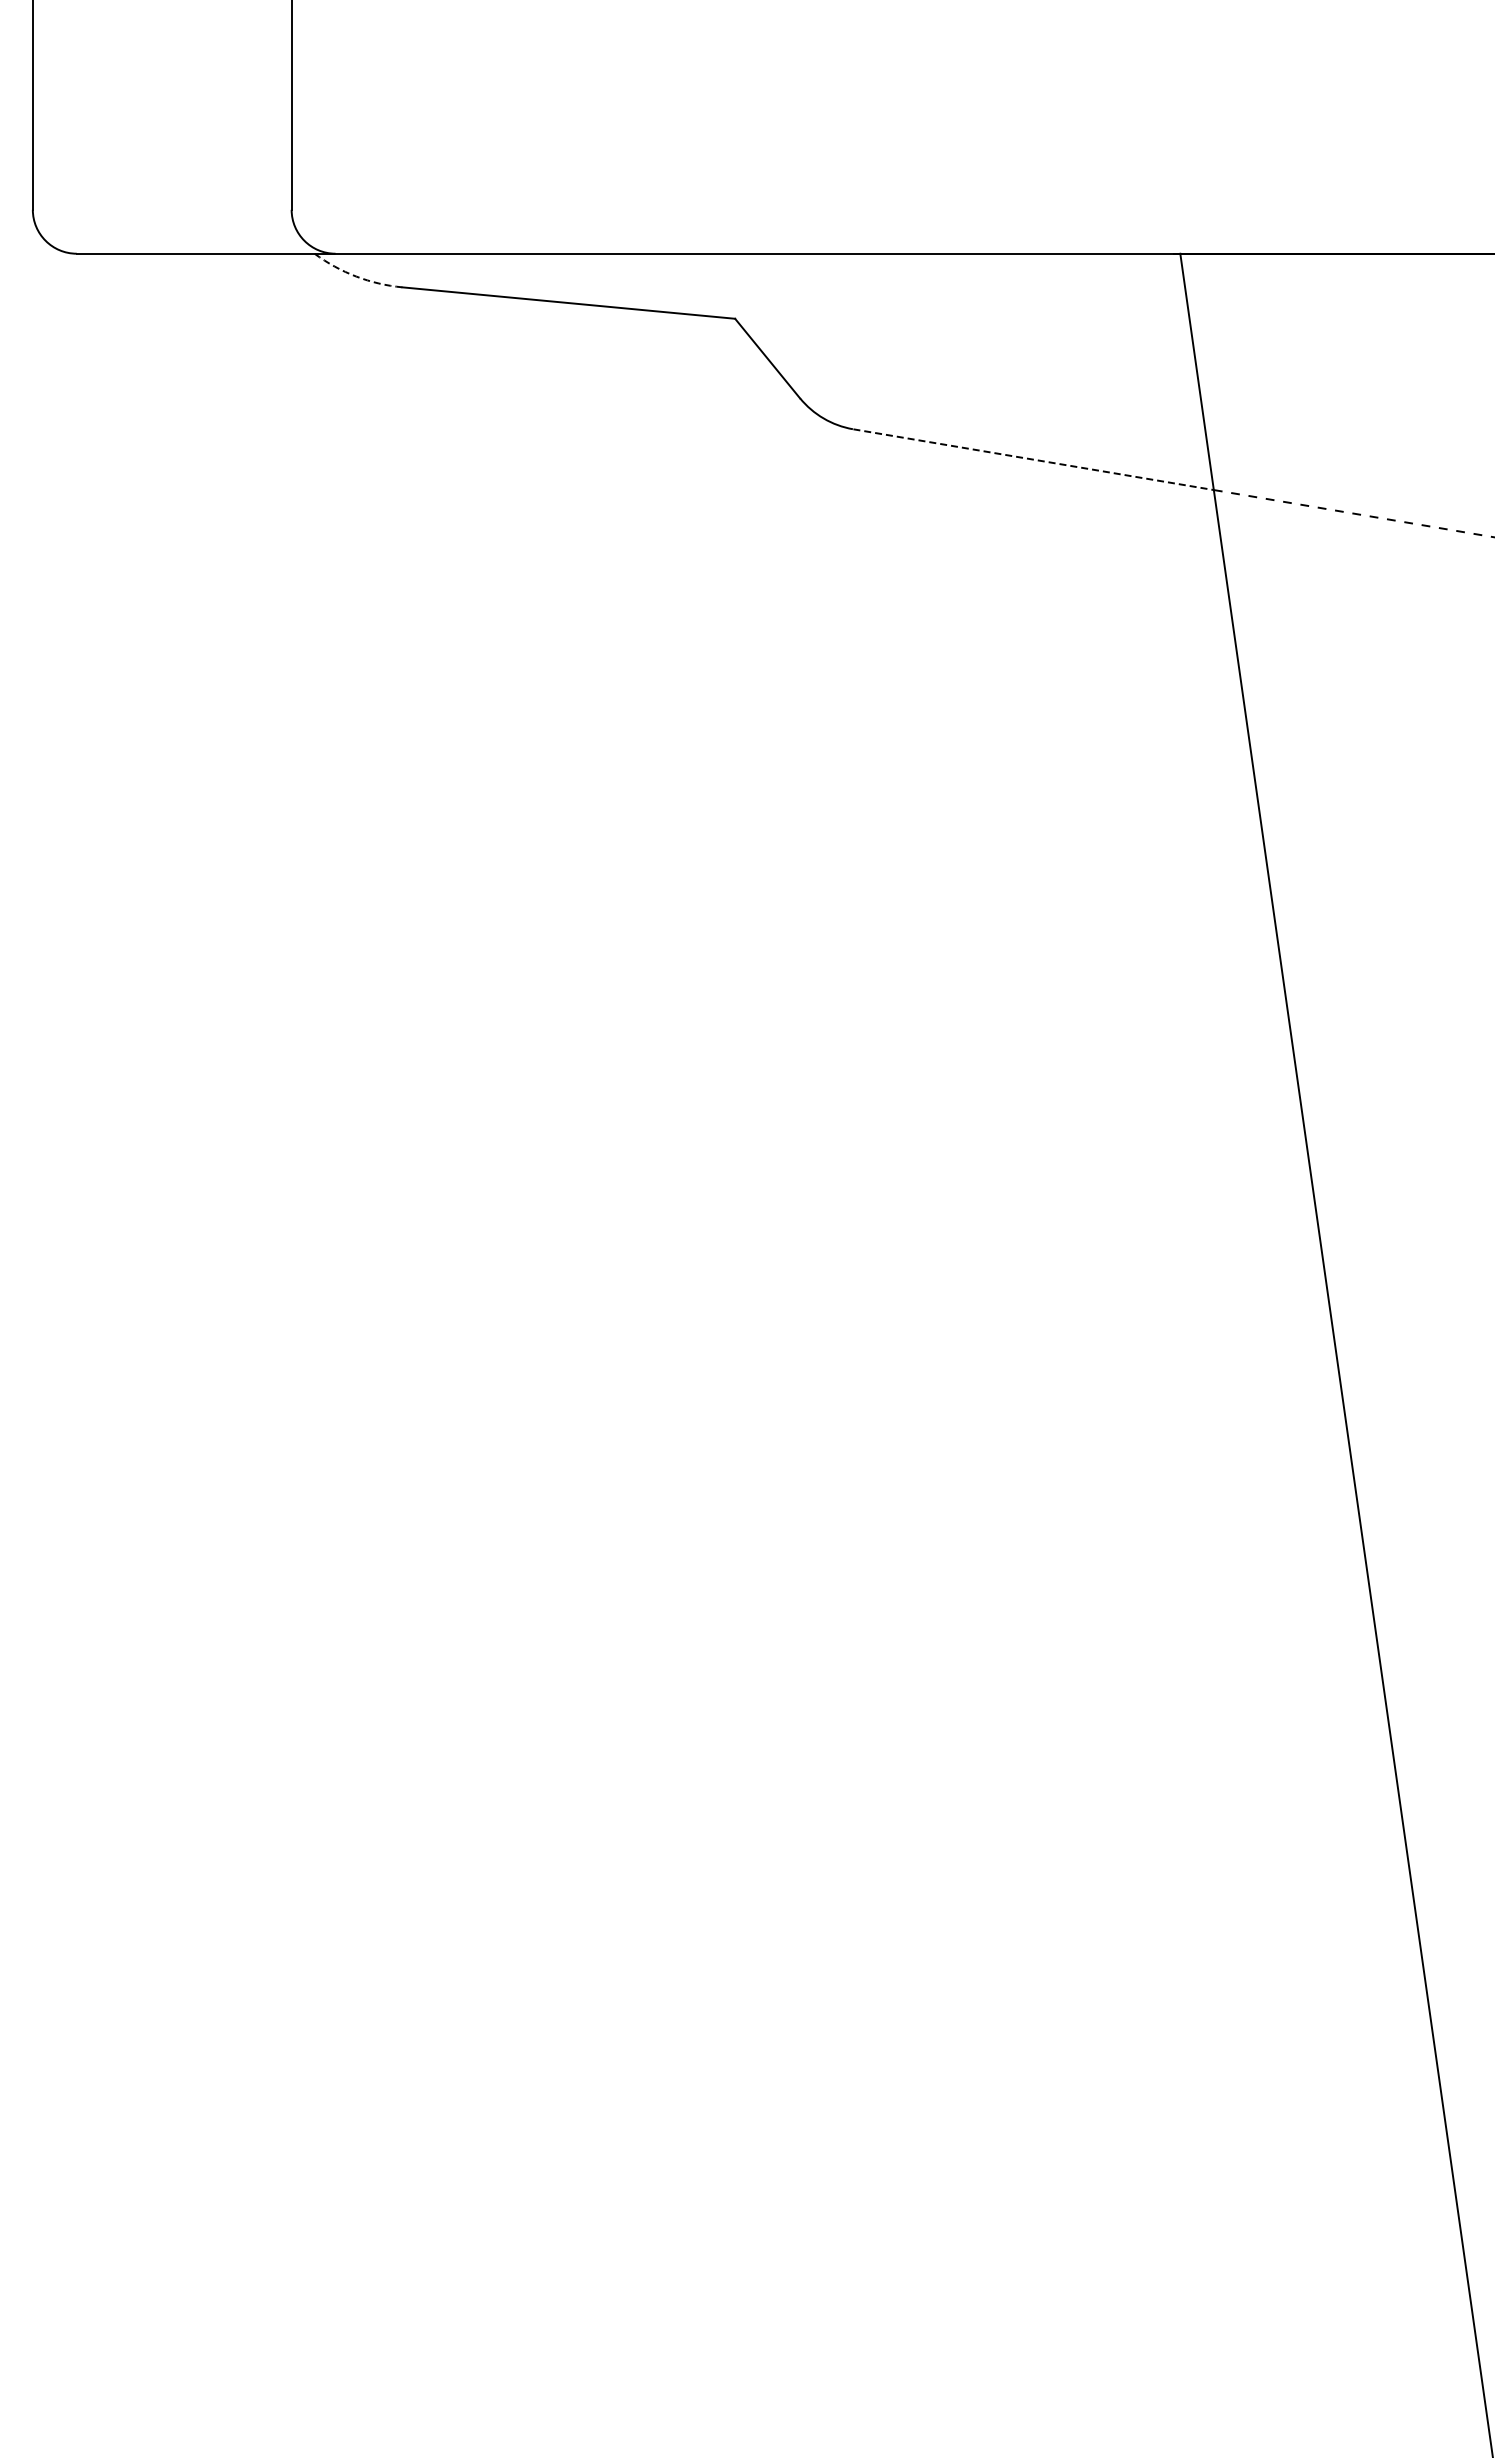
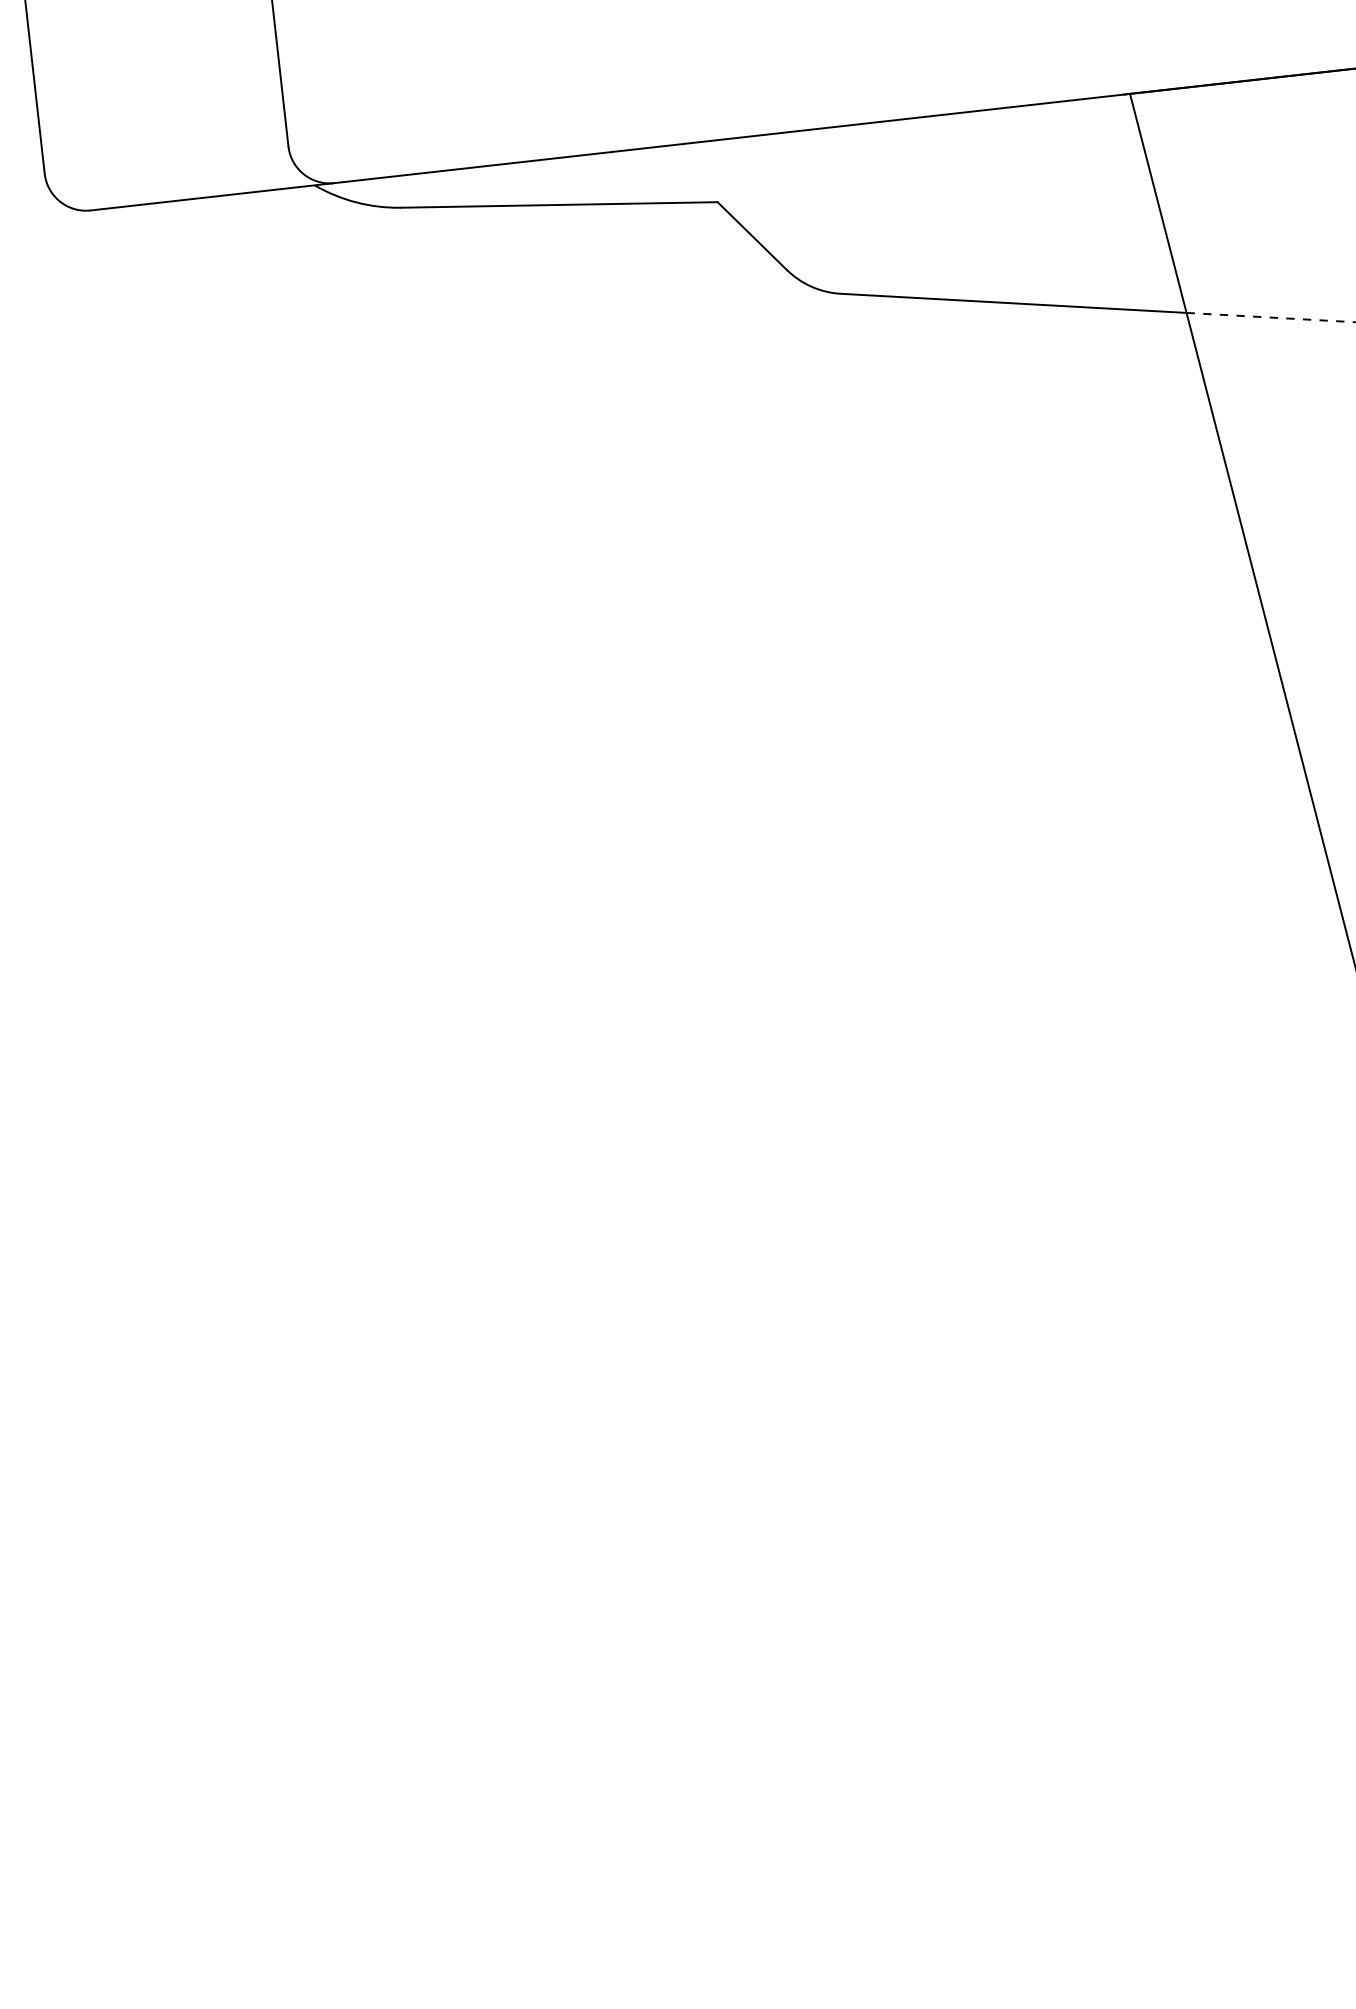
arc: (356, 276) -> (356, 202), dashed -> solid
line: (1033, 459) -> (1013, 303), dashed -> solid

